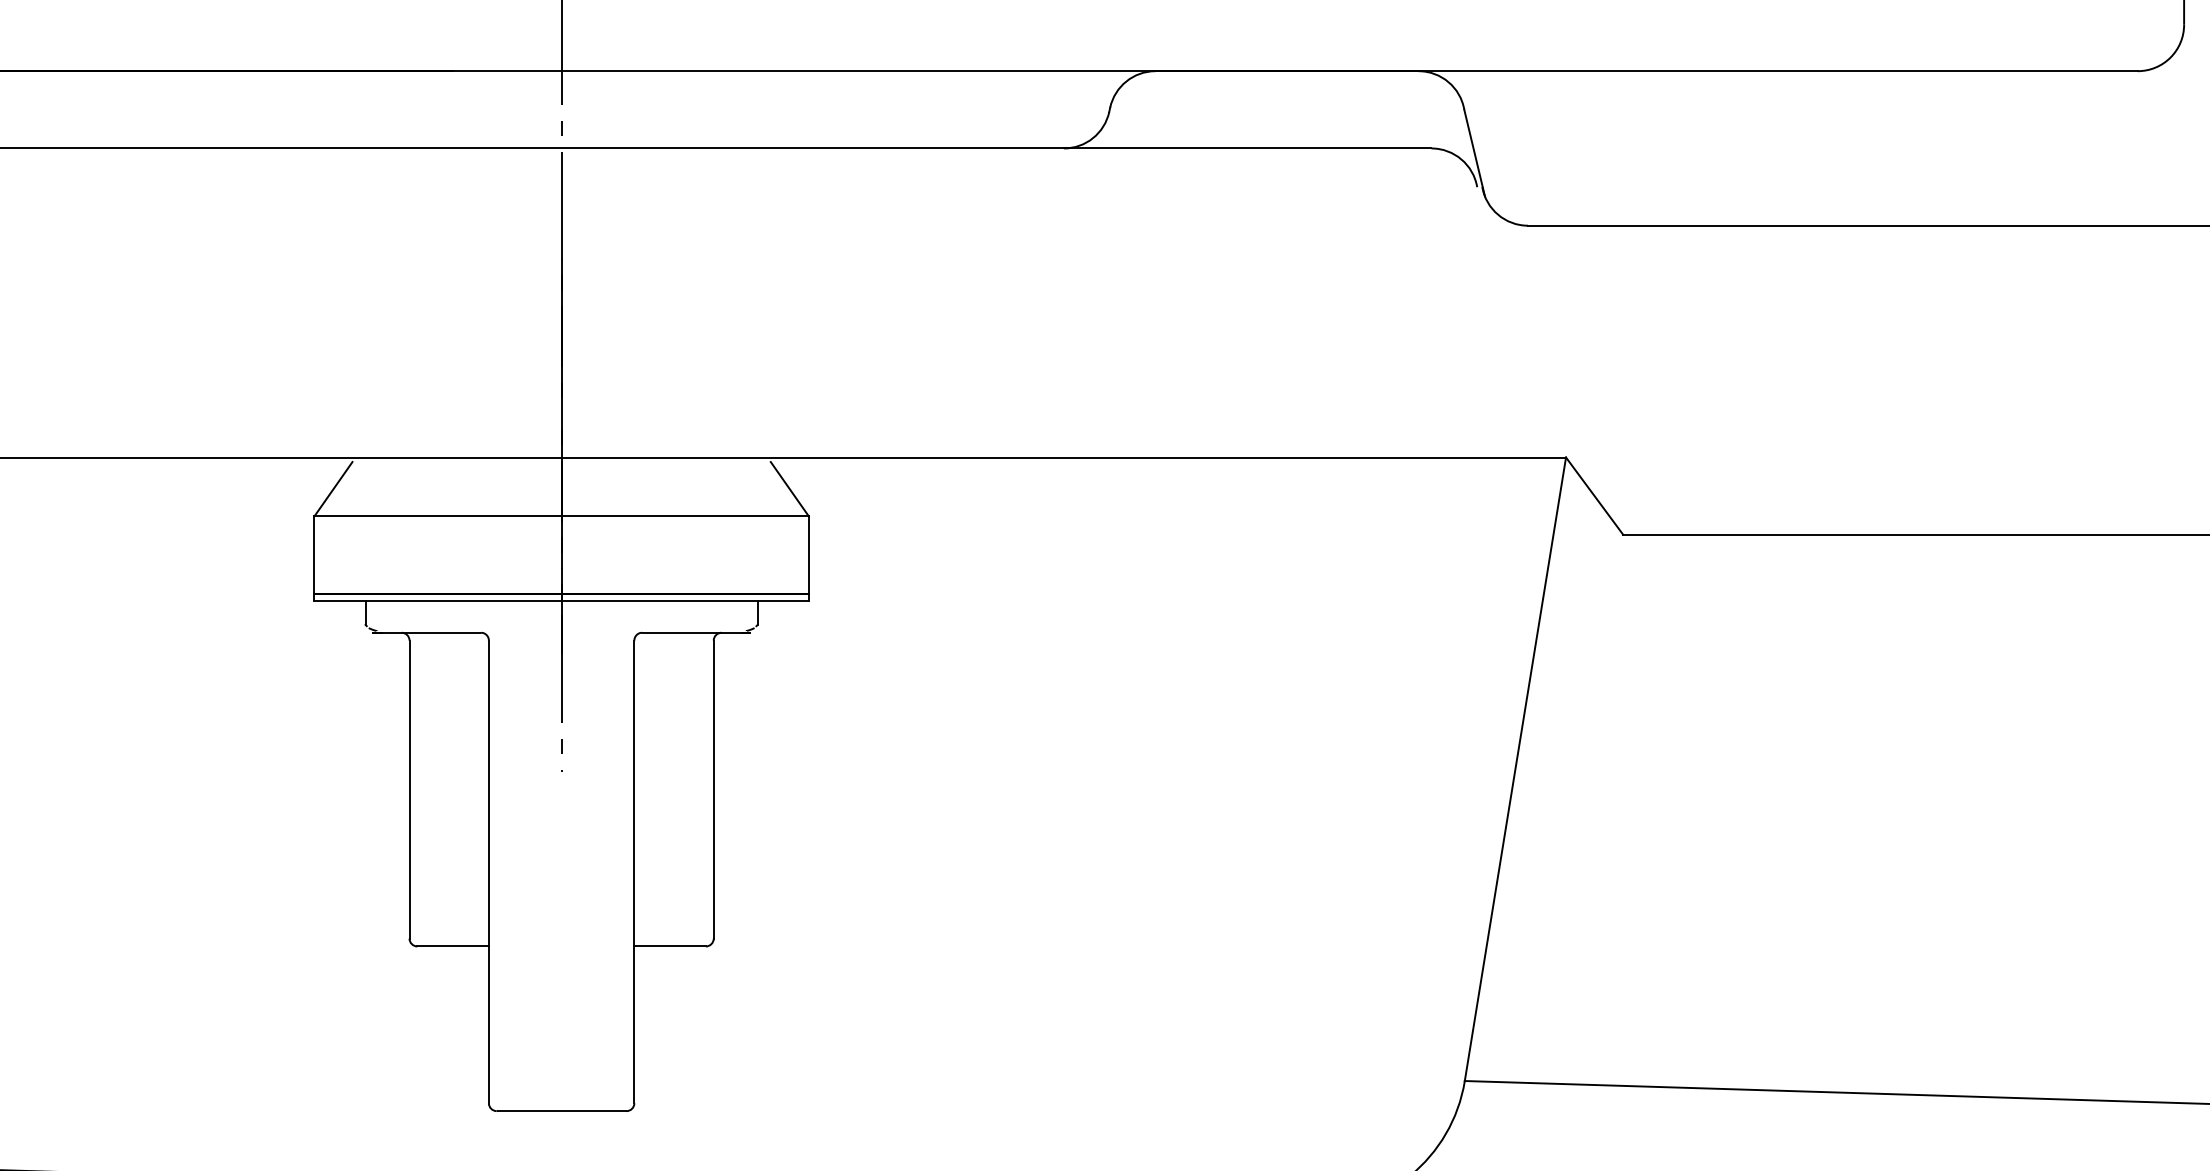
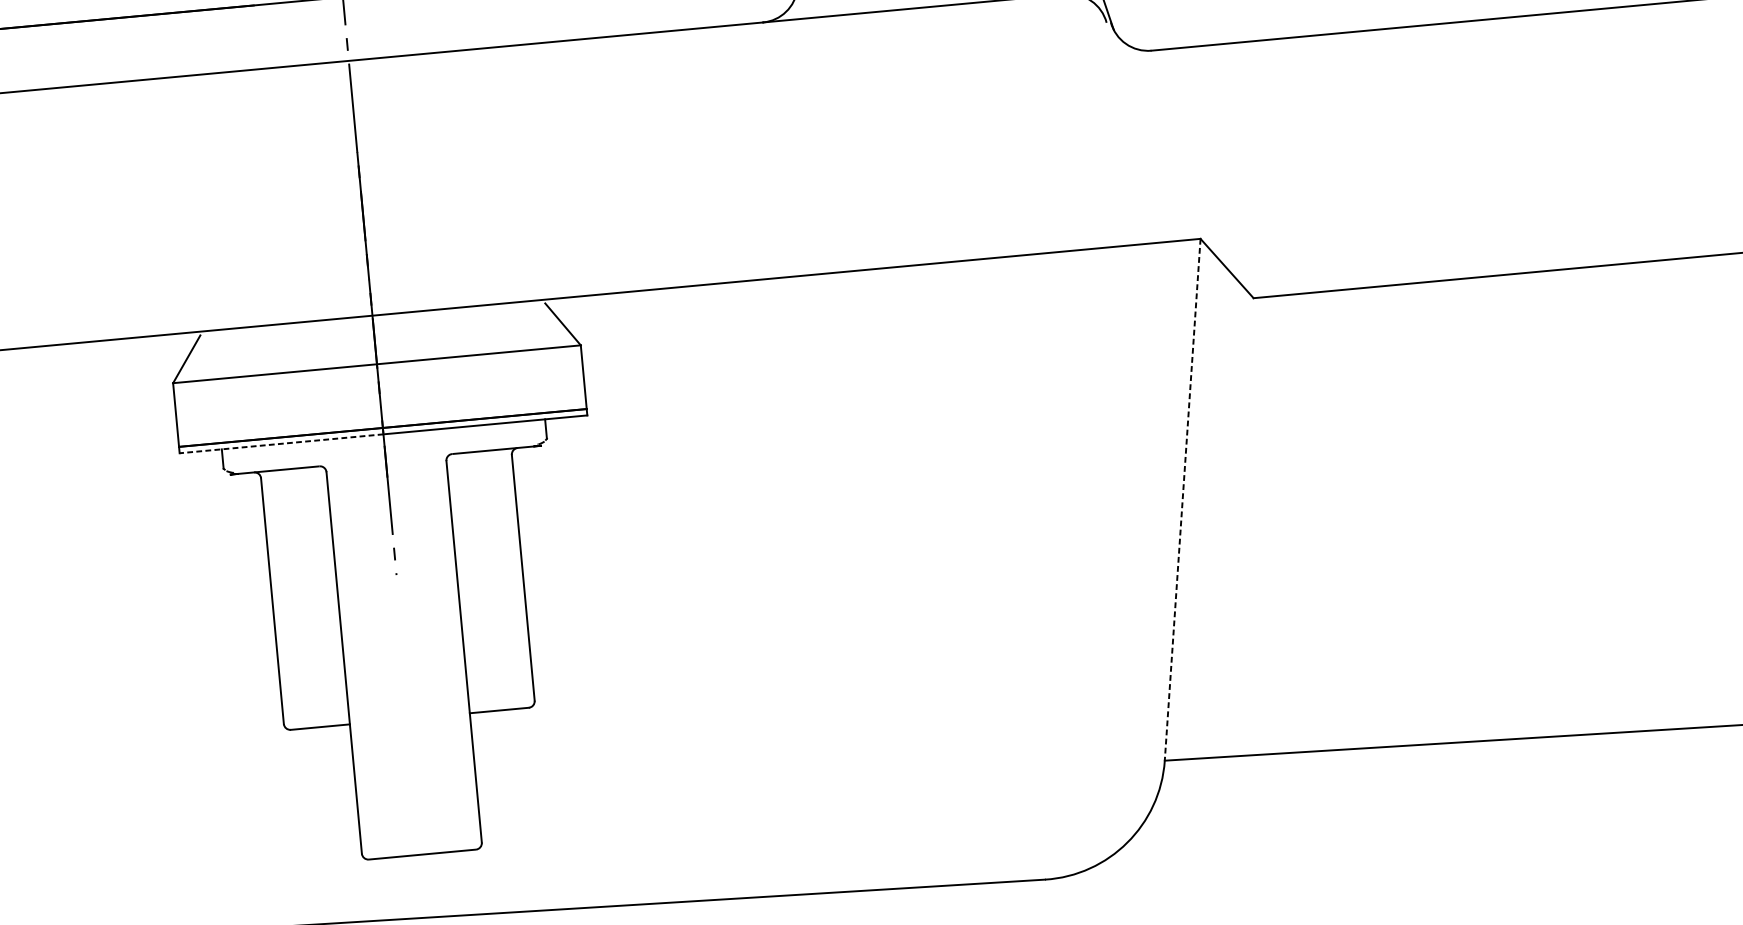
line: (438, 601) -> (281, 443), solid -> dashed
line: (1515, 769) -> (1182, 499), solid -> dashed

